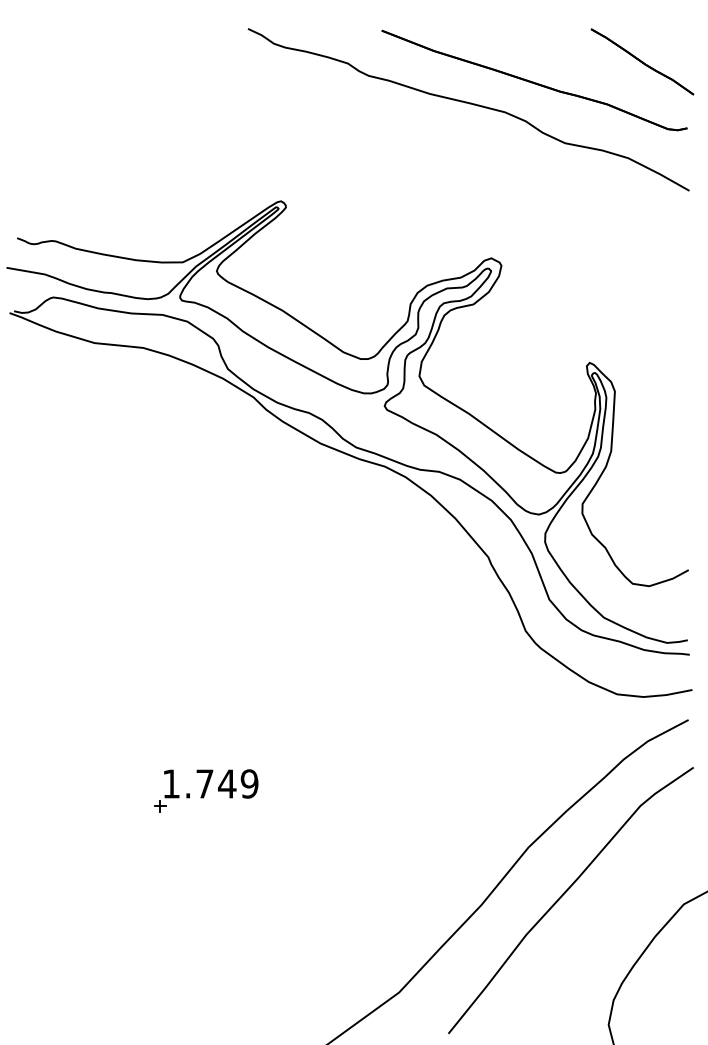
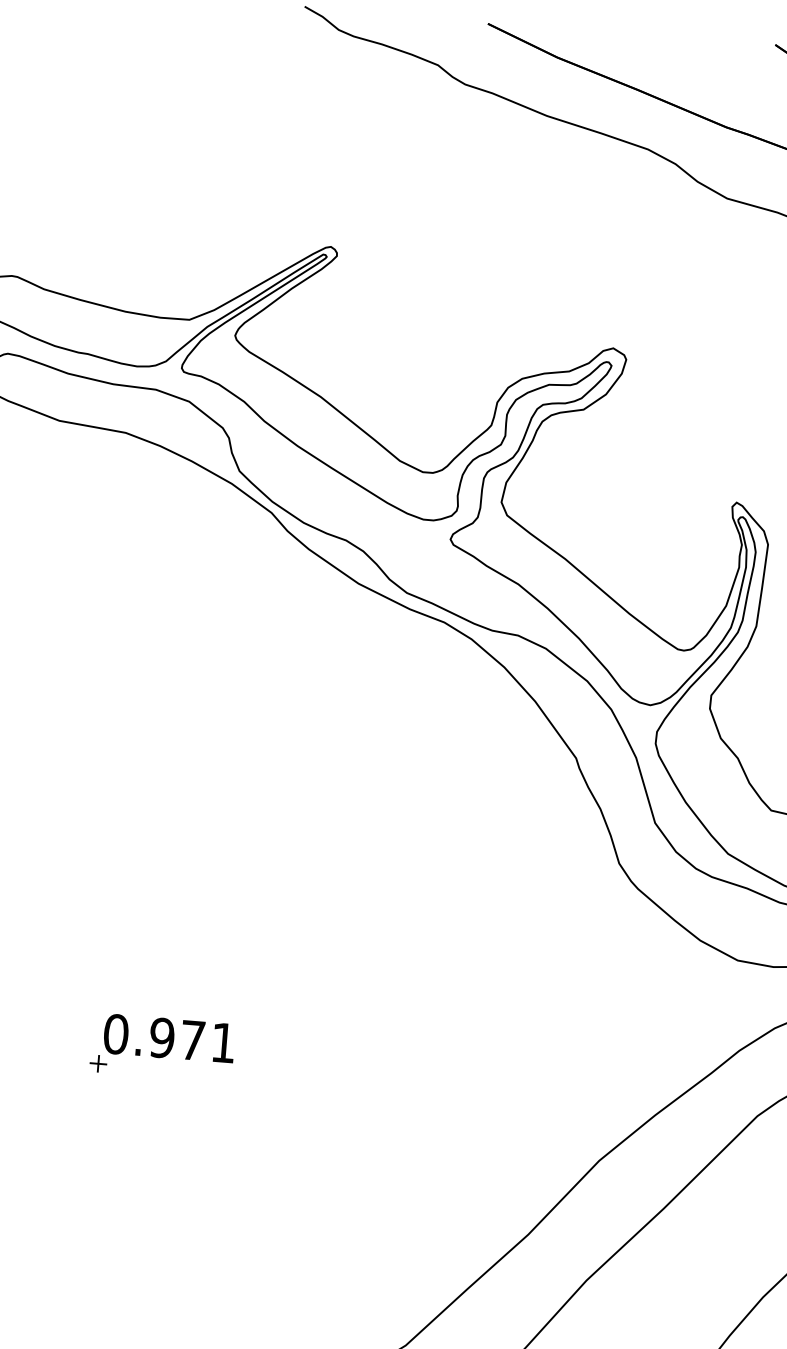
text: (210, 783) -> (169, 1037), 1.749 -> 0.971

